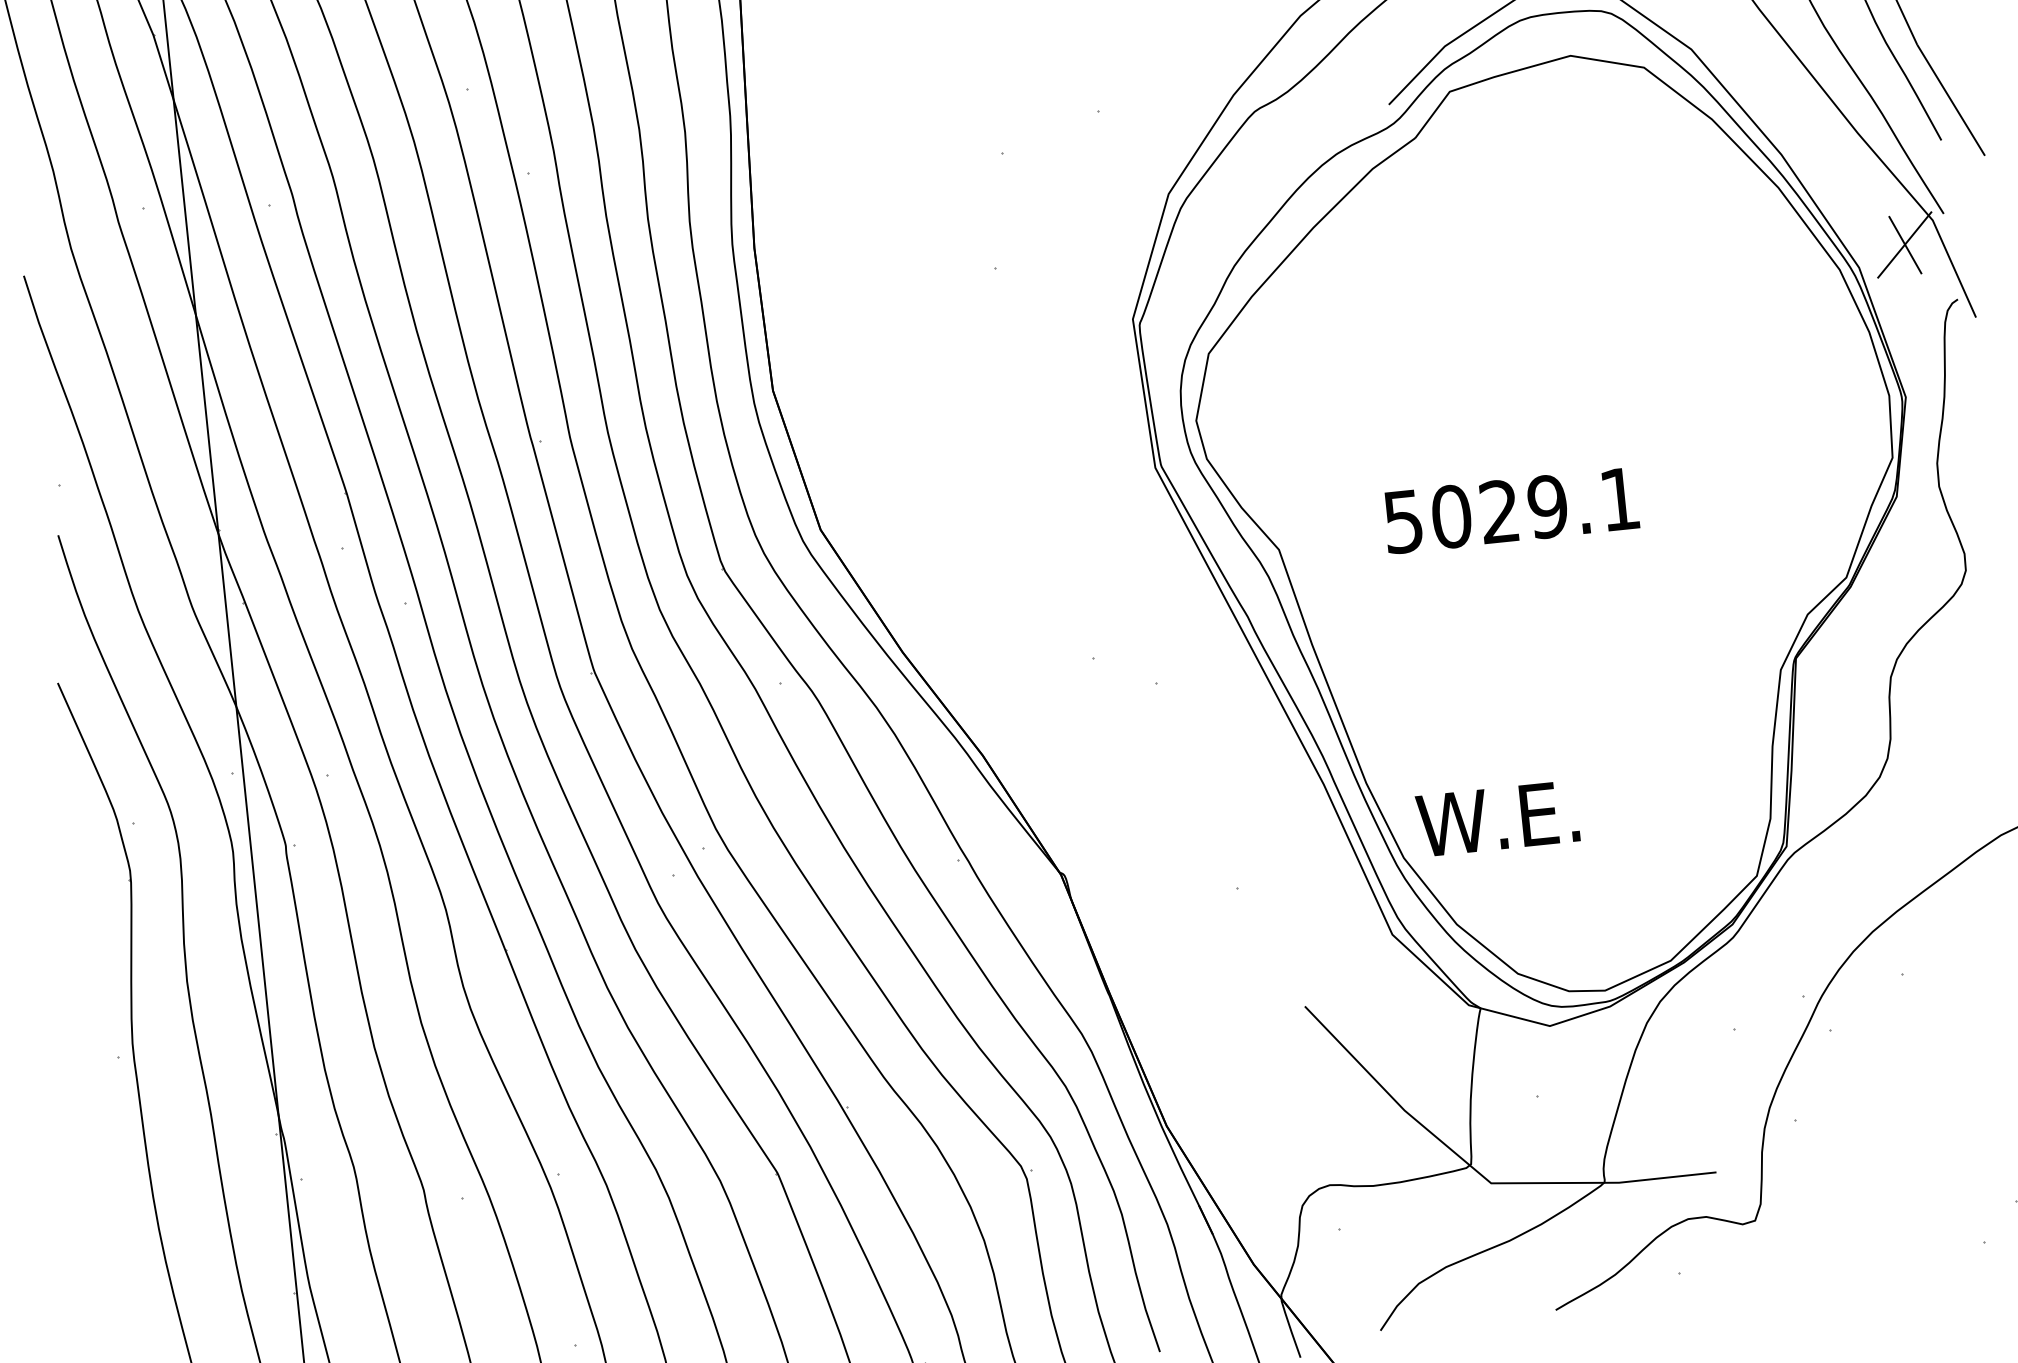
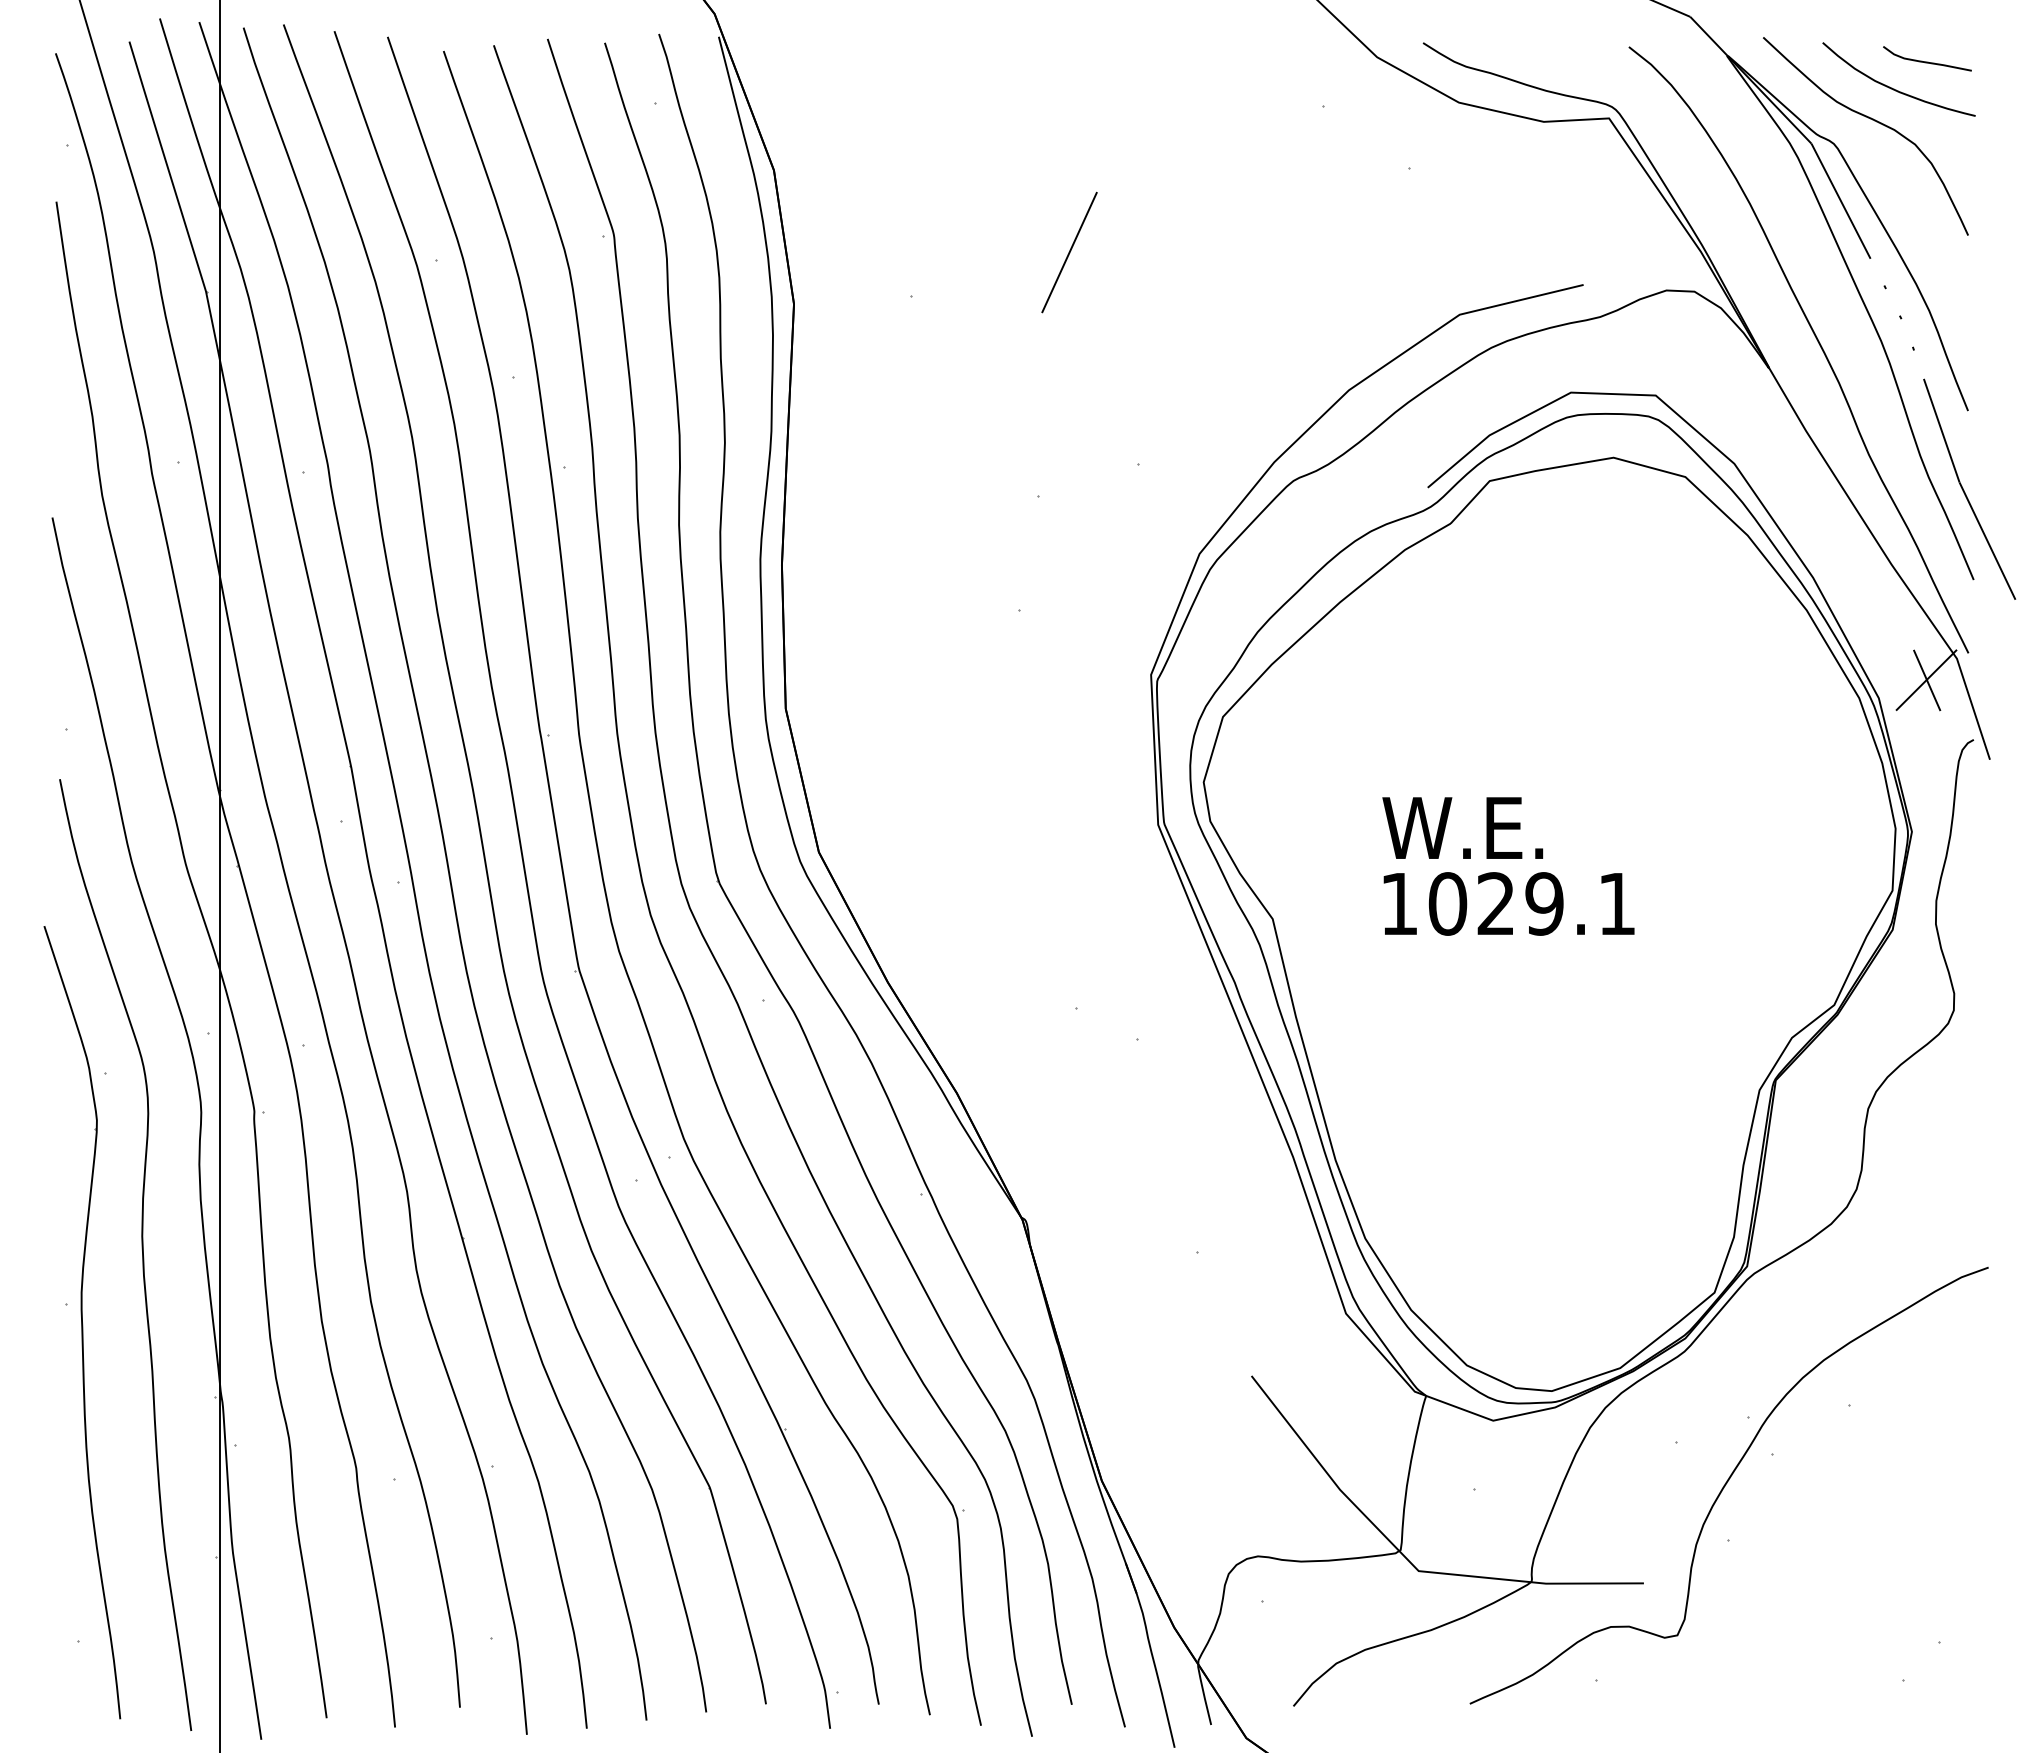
text: (1403, 522) -> (1399, 904), 5029.1 -> 1029.1
text: (1497, 818) -> (1462, 827), moved

